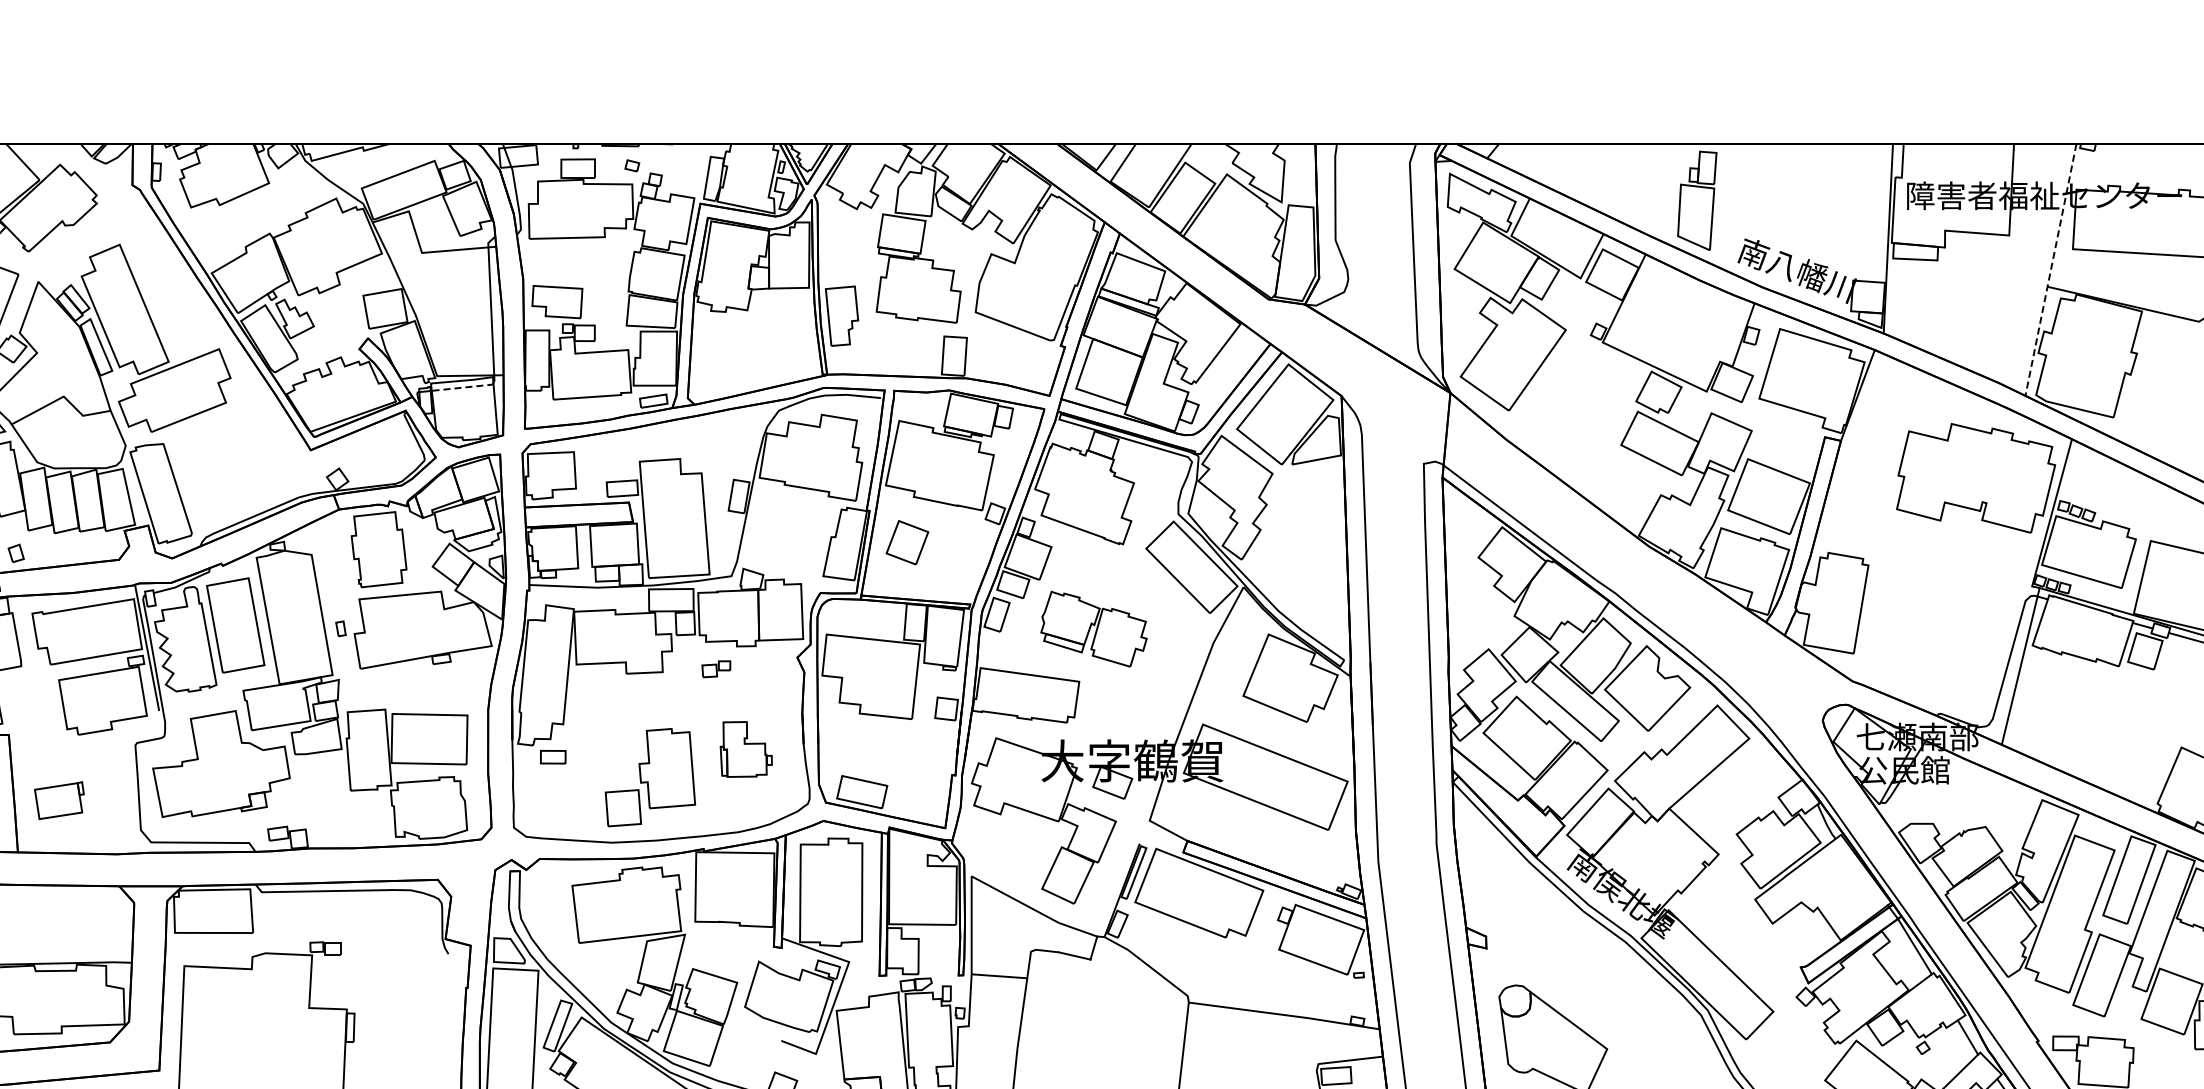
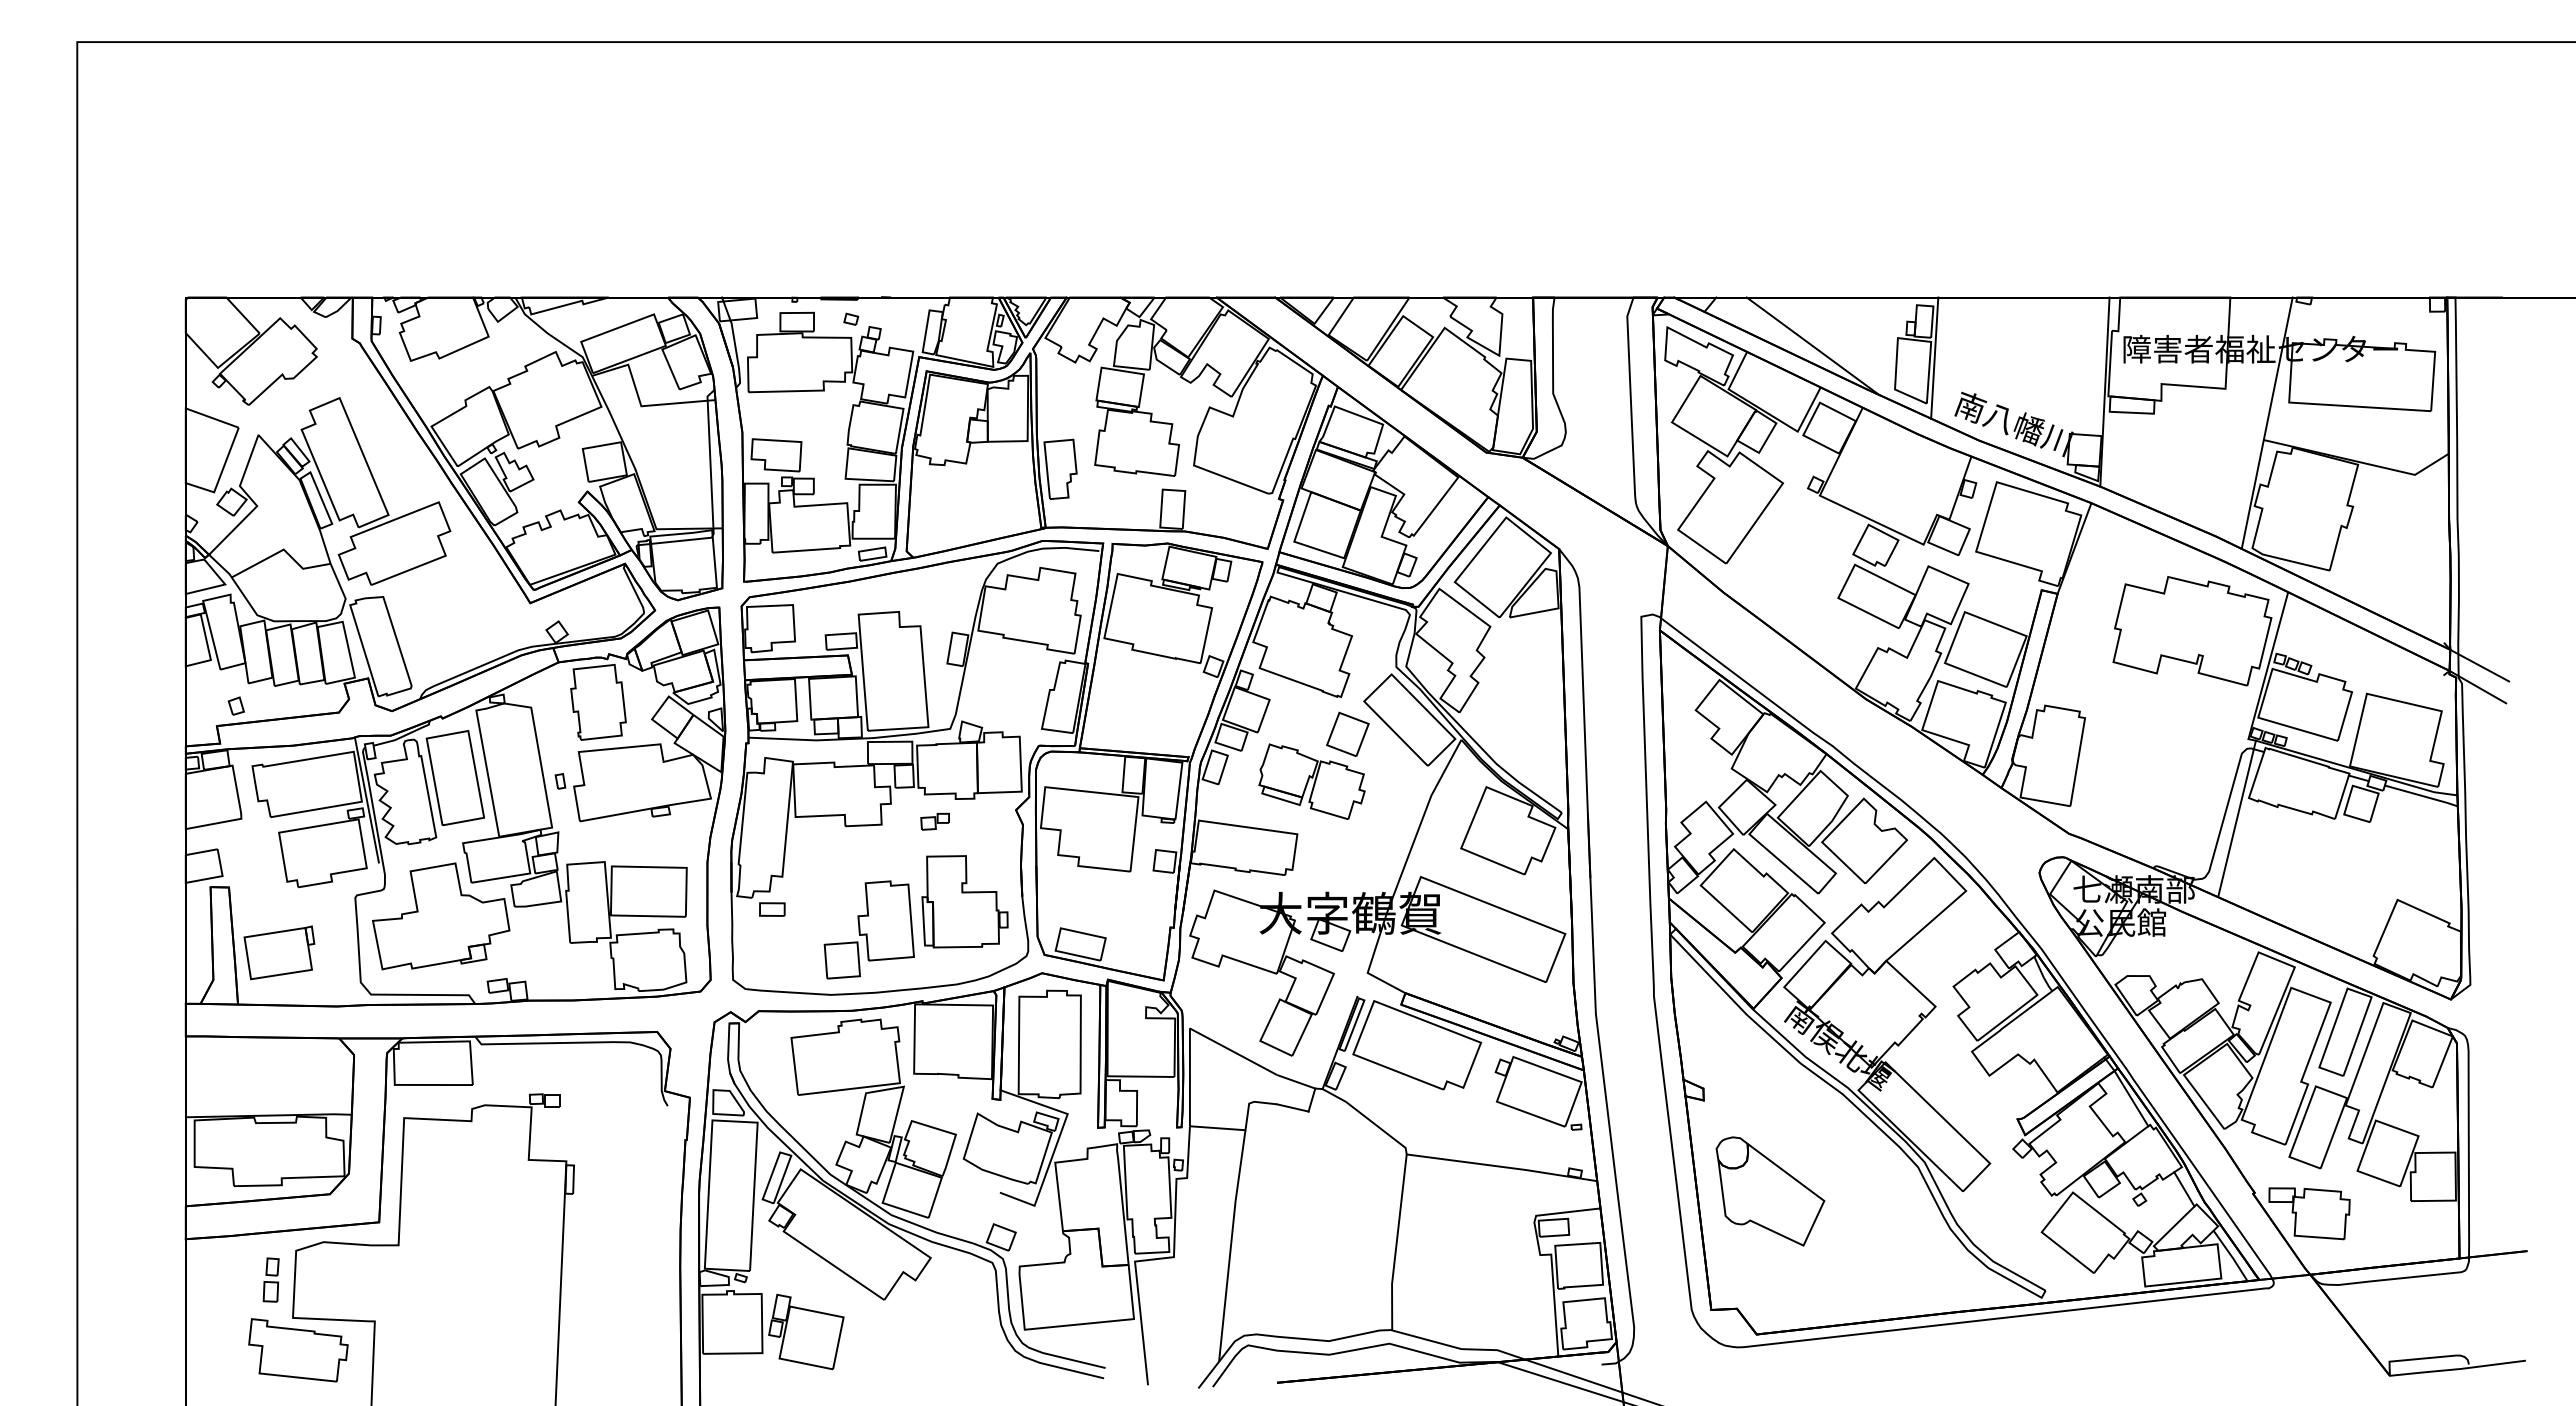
line: (1595, 193) -> (1812, 346), added
line: (1717, 204) -> (1934, 357), added
line: (2051, 270) -> (2267, 423), dashed -> solid
line: (463, 387) -> (682, 540), dashed -> solid
part: (907, 541) -> (1347, 733), moved
part: (745, 749) -> (964, 901), size x1.67
part: (59, 800) -> (279, 952), size x1.43

